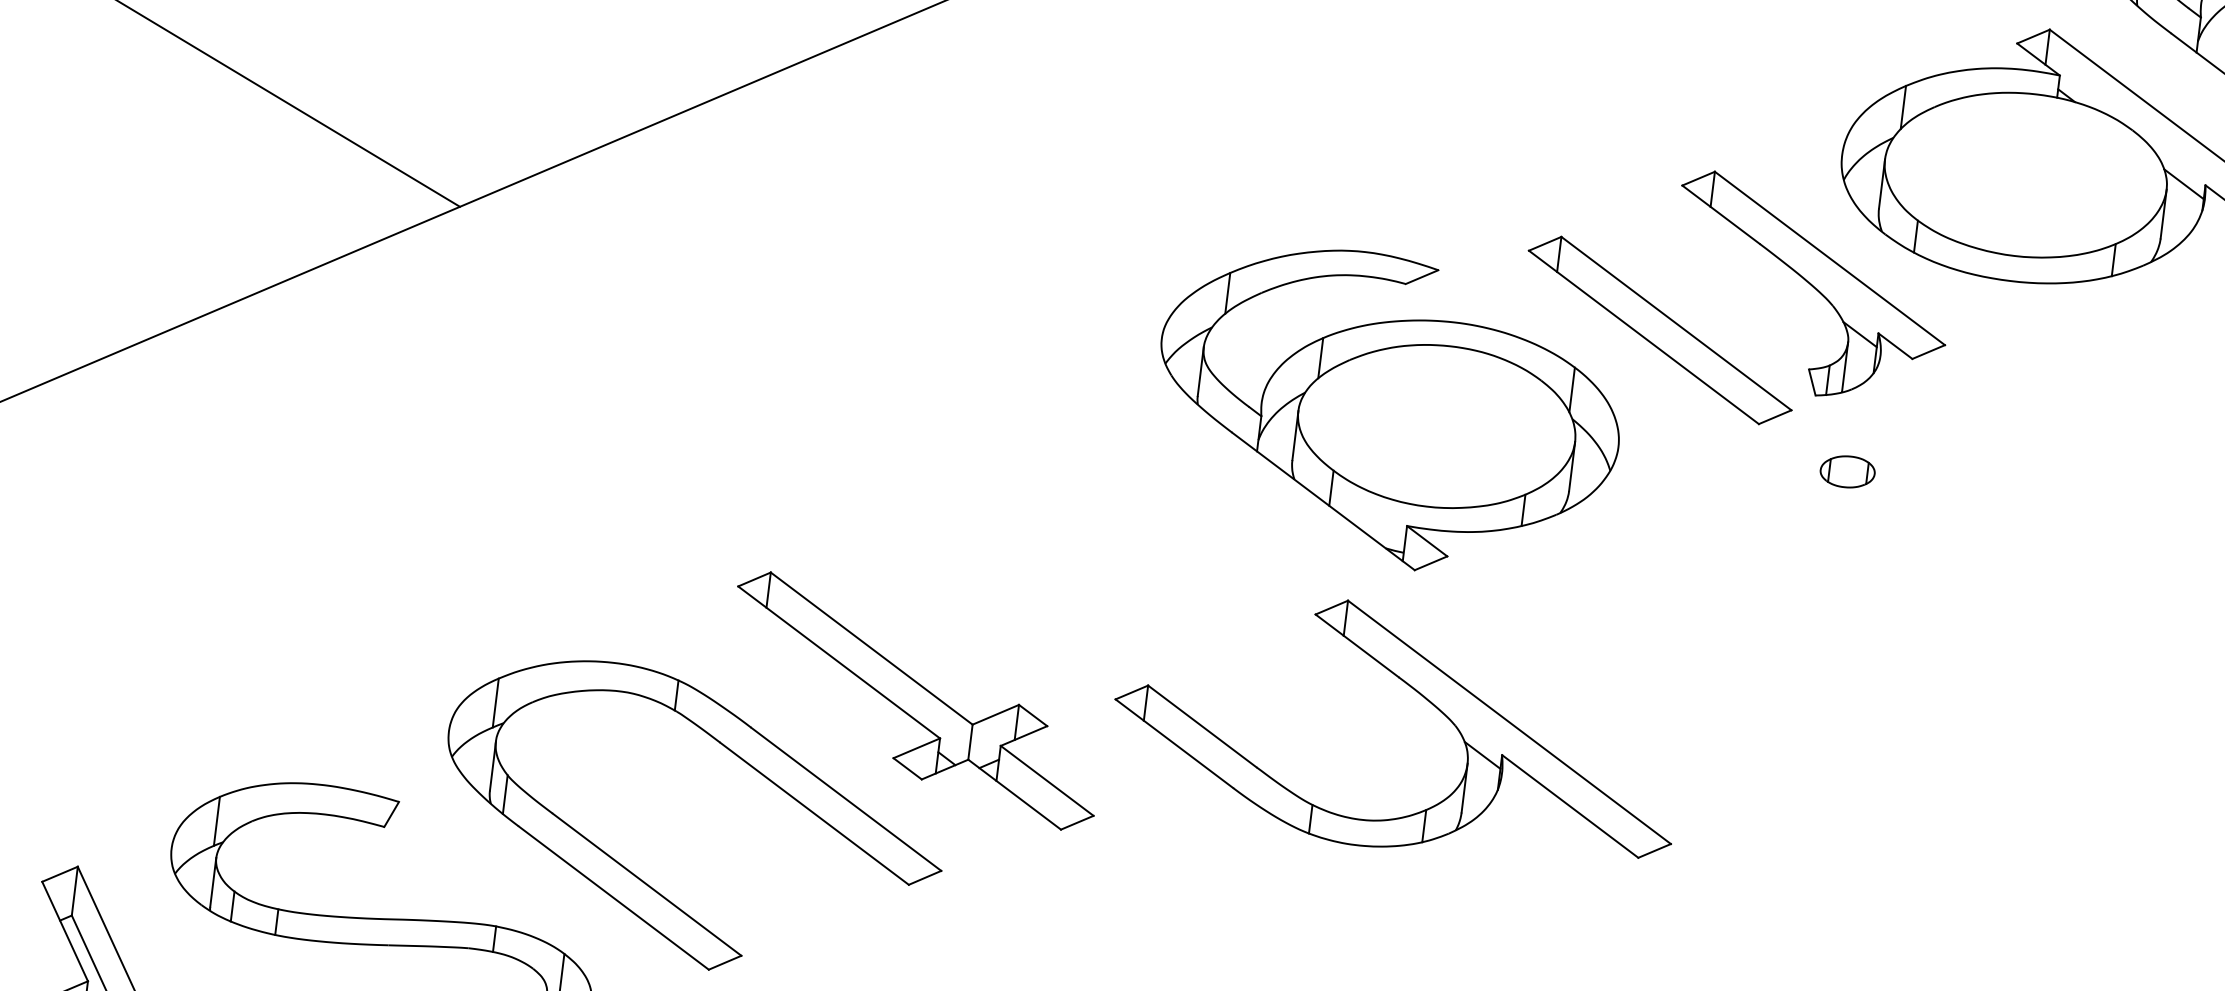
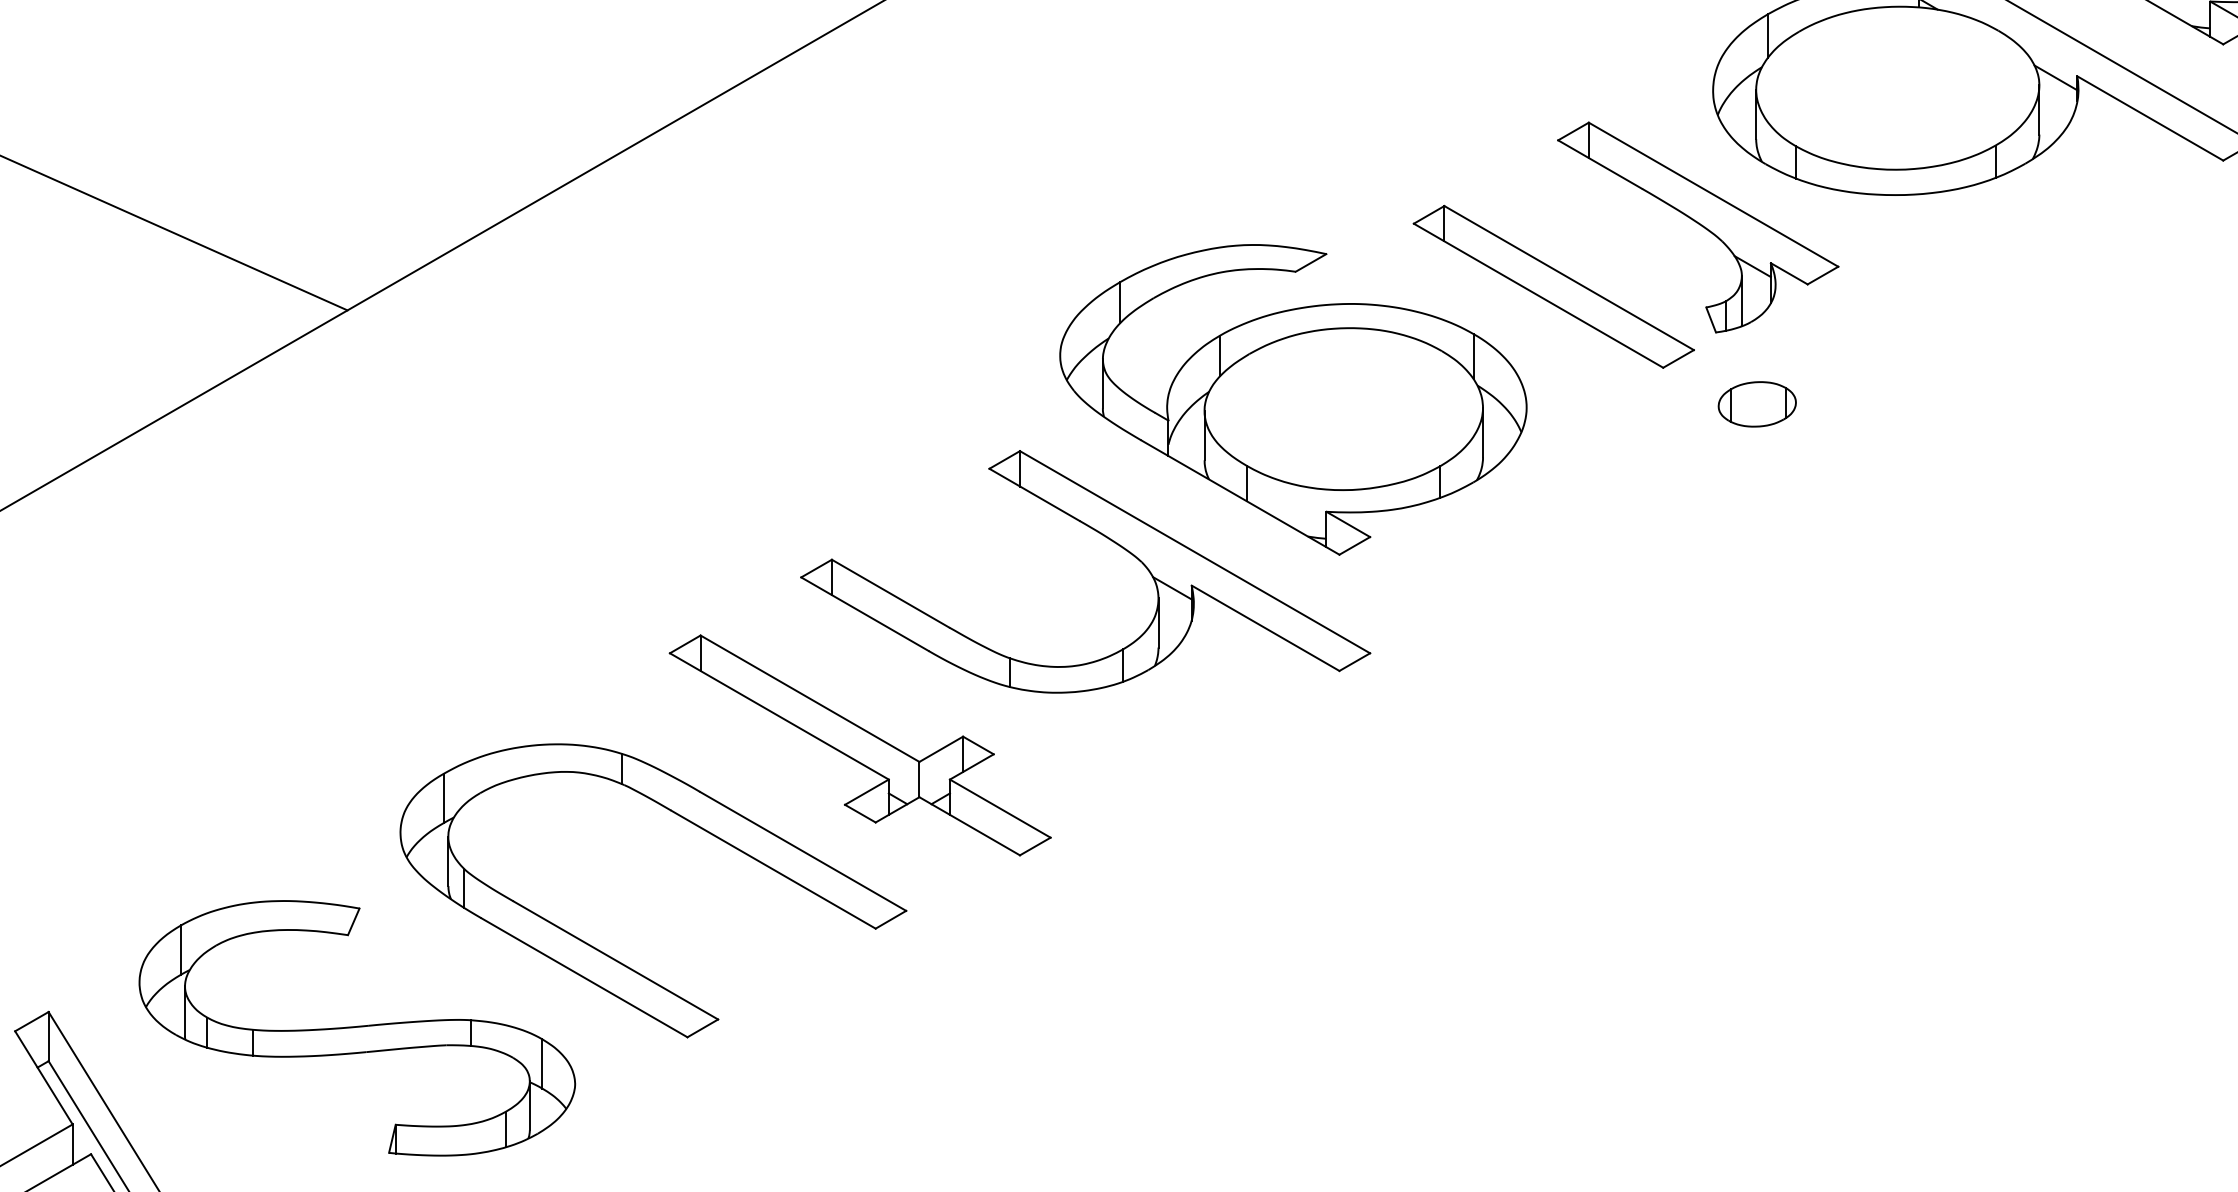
part: (1846, 471) -> (1756, 404), size x1.43
part: (1420, 695) -> (1103, 536), moved

